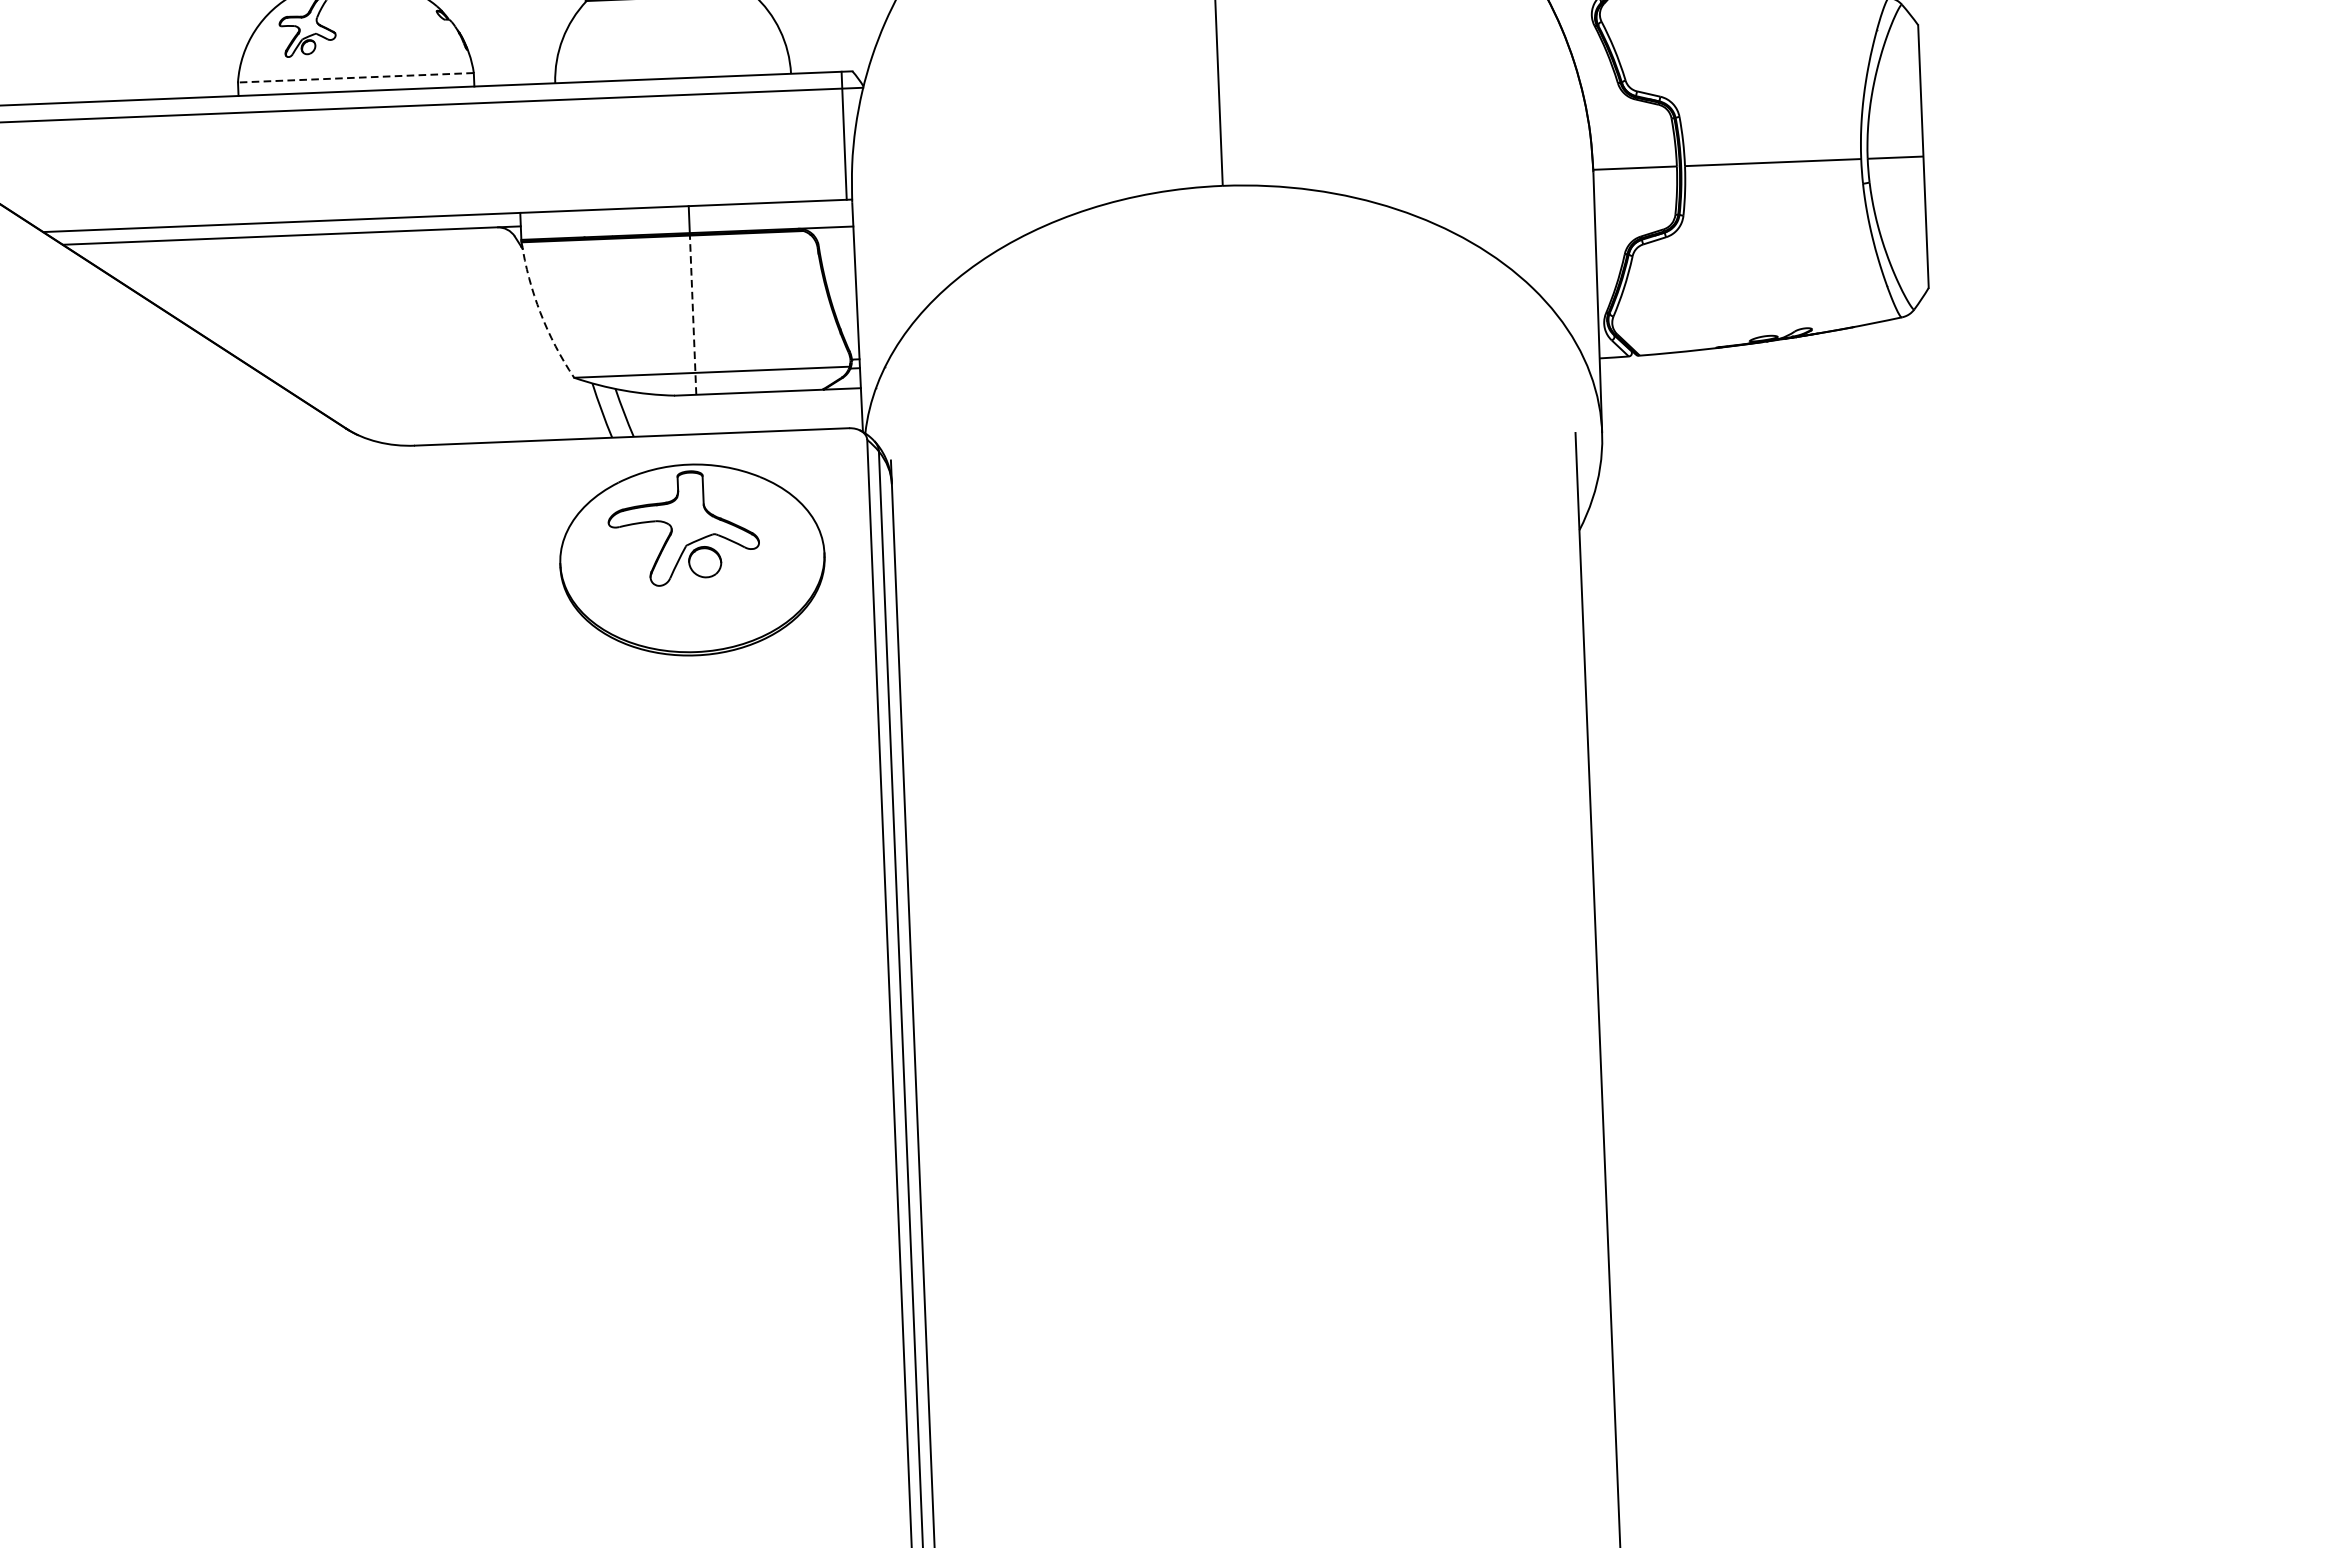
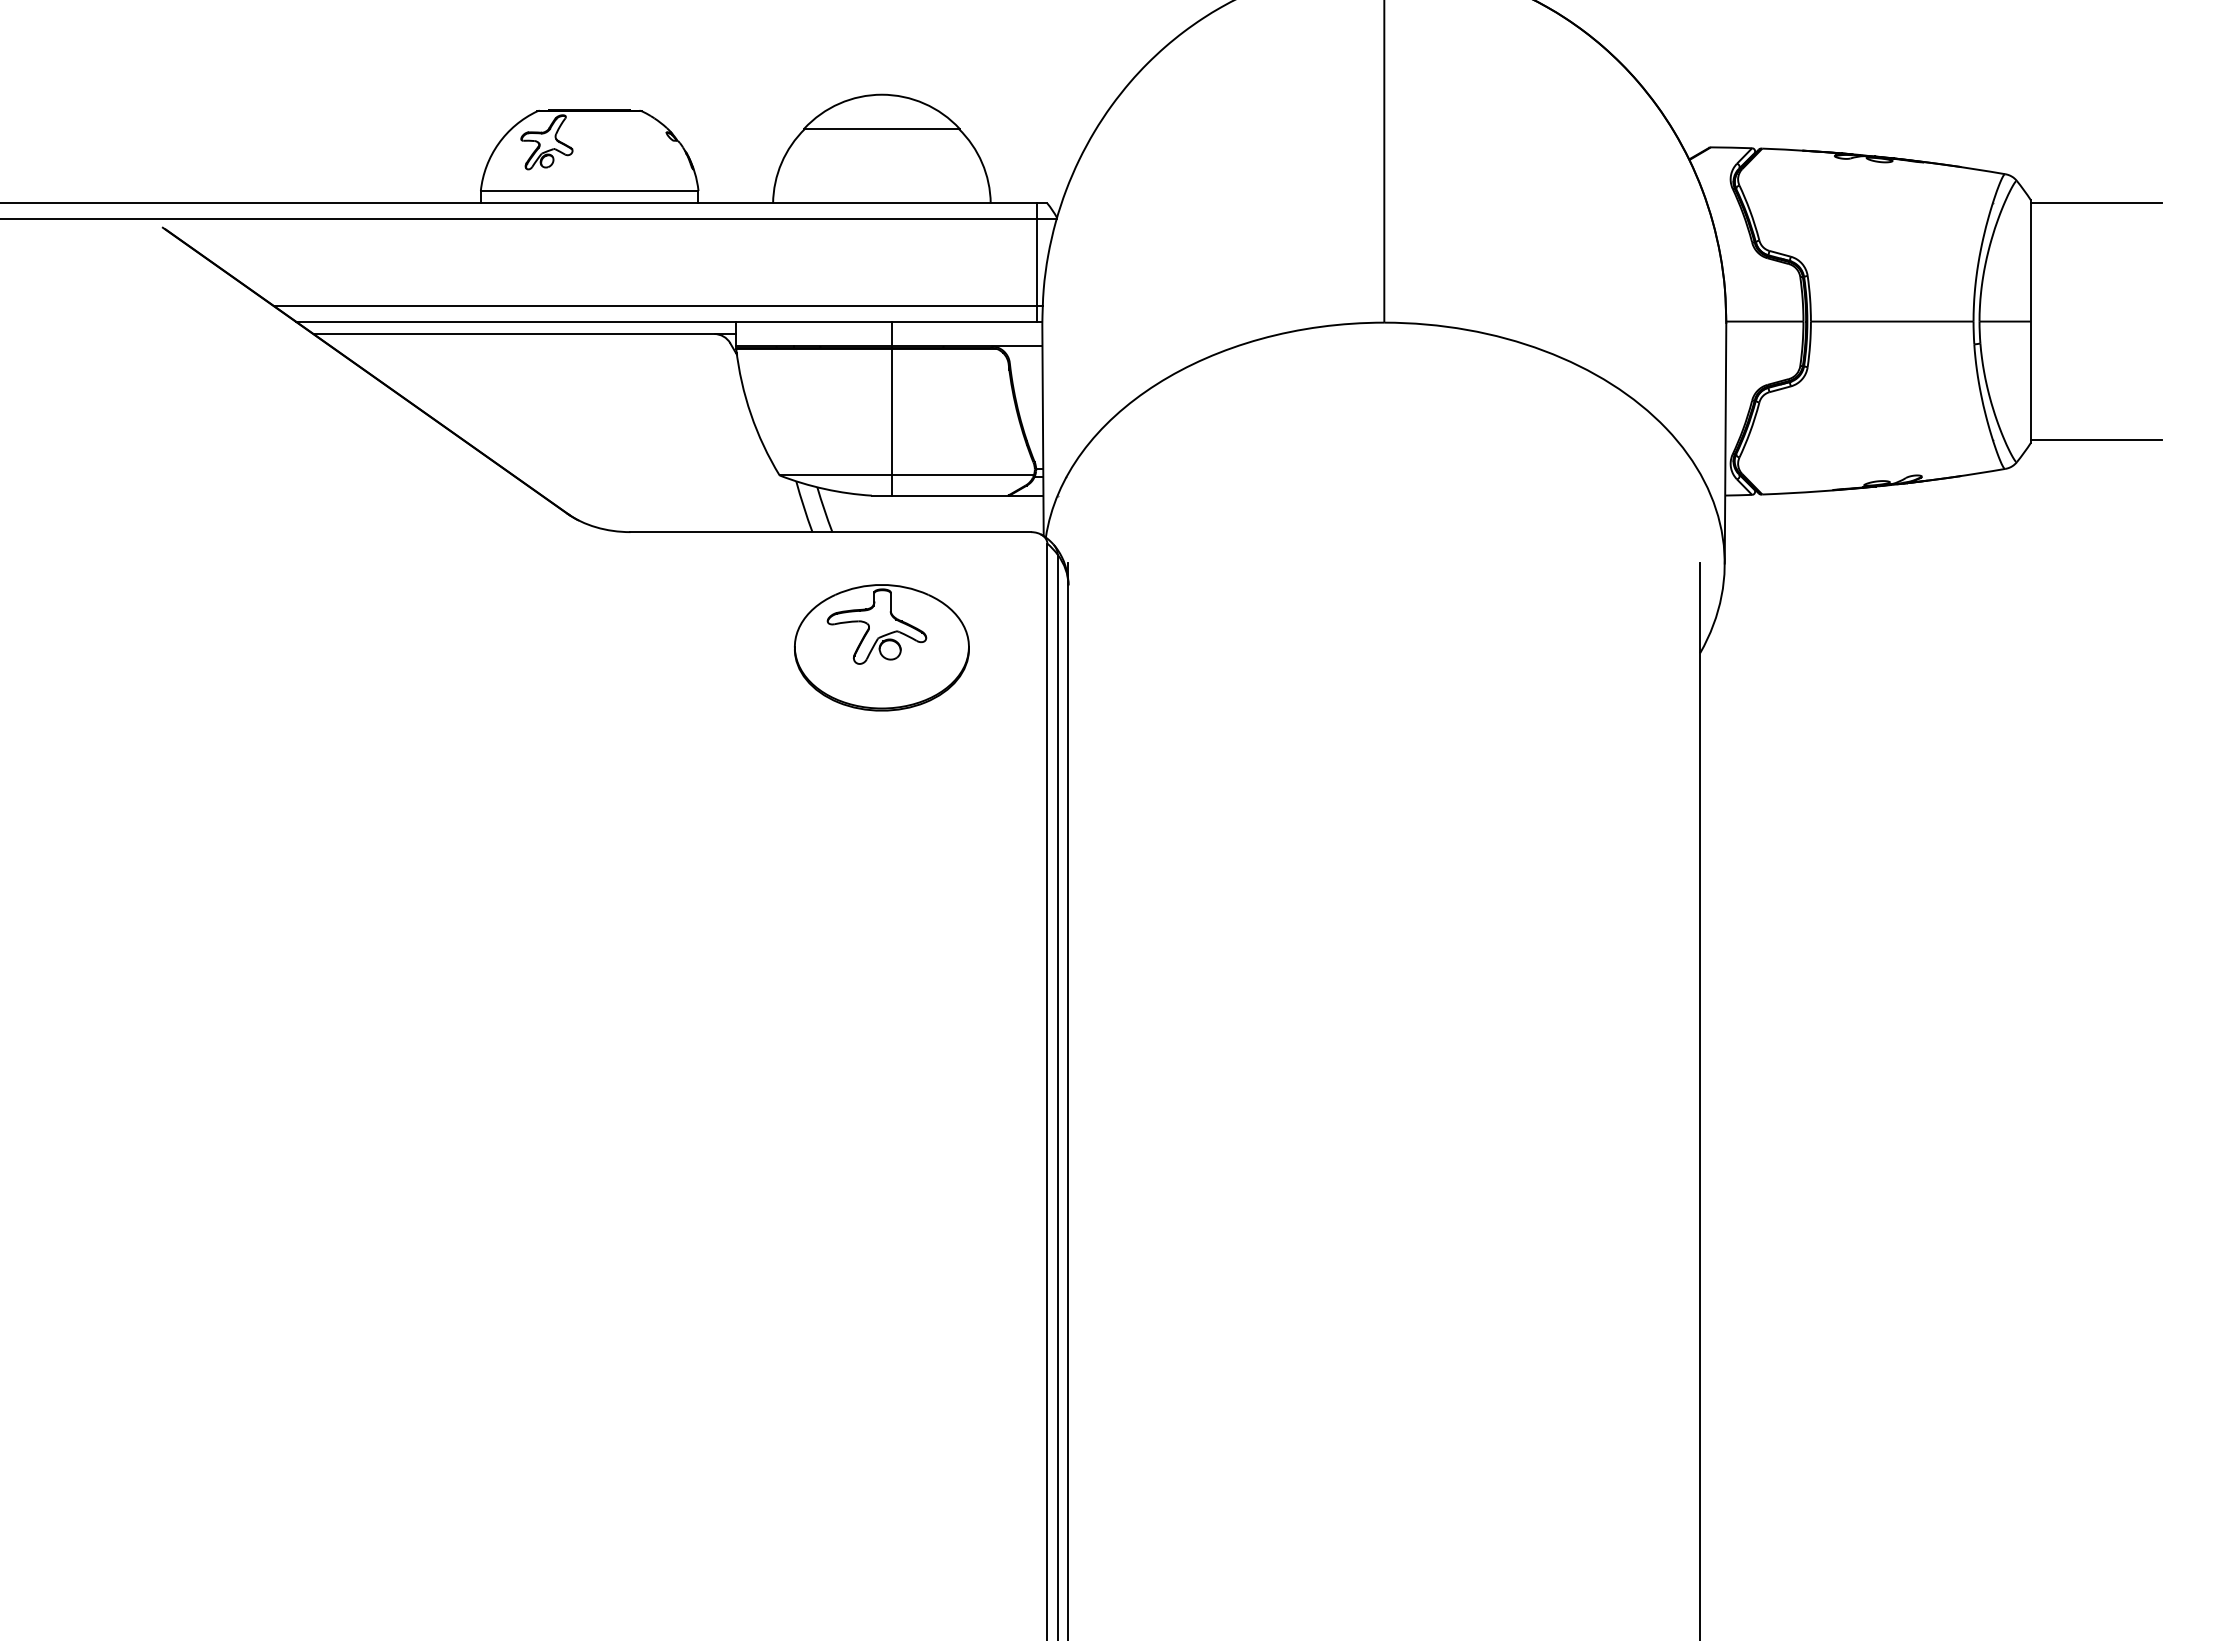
line: (1988, 25) -> (2095, 203), added
line: (355, 78) -> (589, 191), dashed -> solid
line: (434, 199) -> (657, 306), added
line: (1998, 281) -> (2095, 439), added
arc: (541, 312) -> (751, 414), dashed -> solid
line: (693, 314) -> (891, 421), dashed -> solid
part: (692, 559) -> (881, 647), size x0.71

